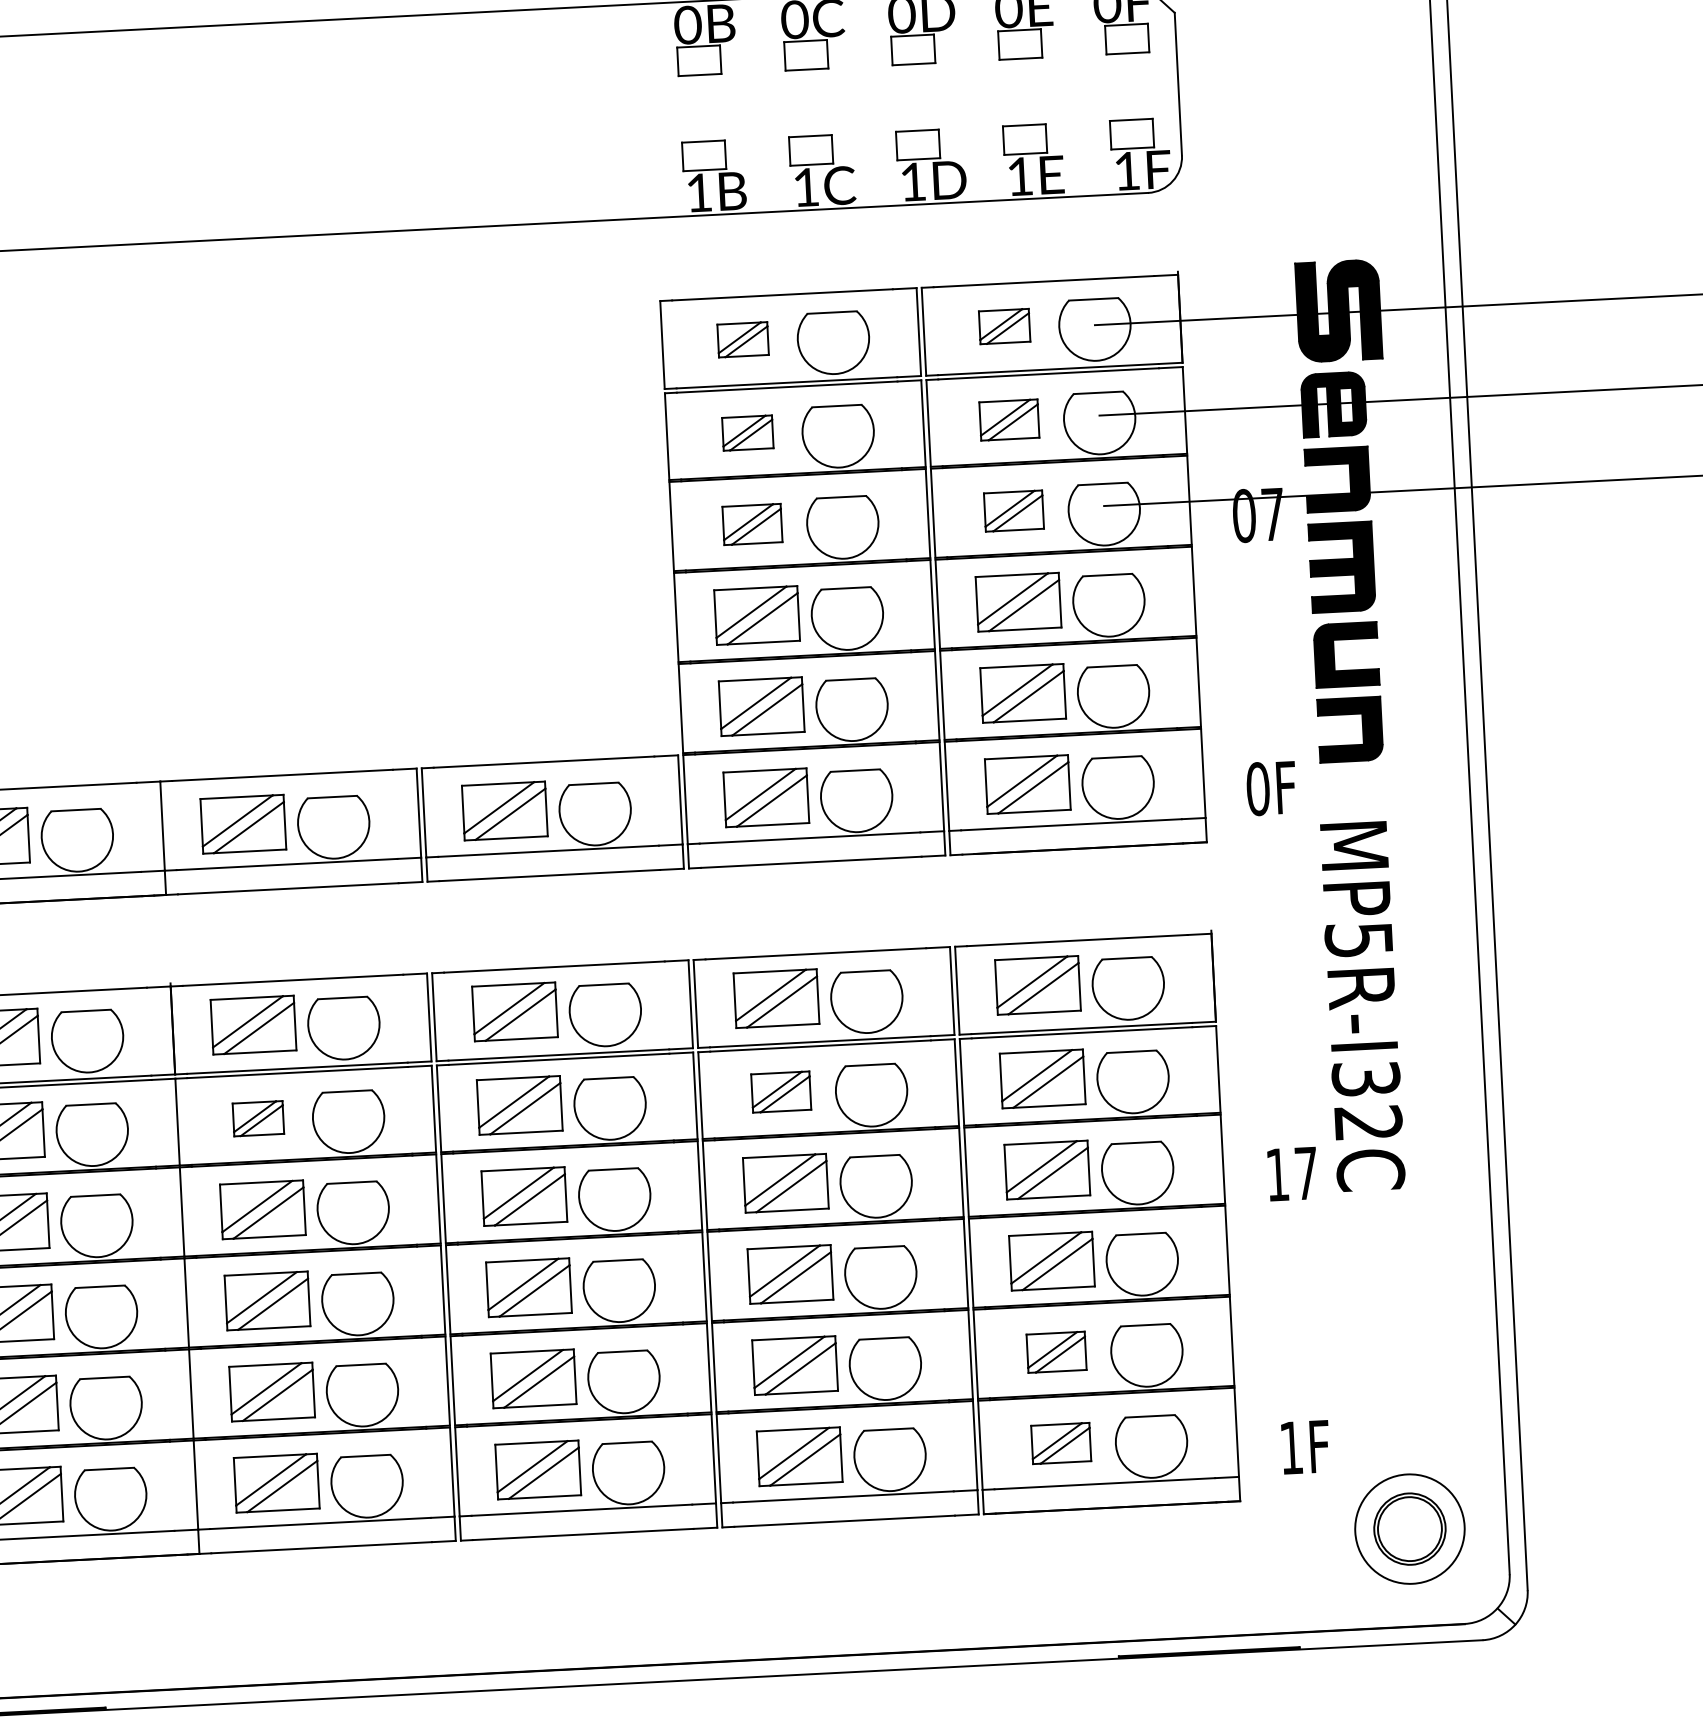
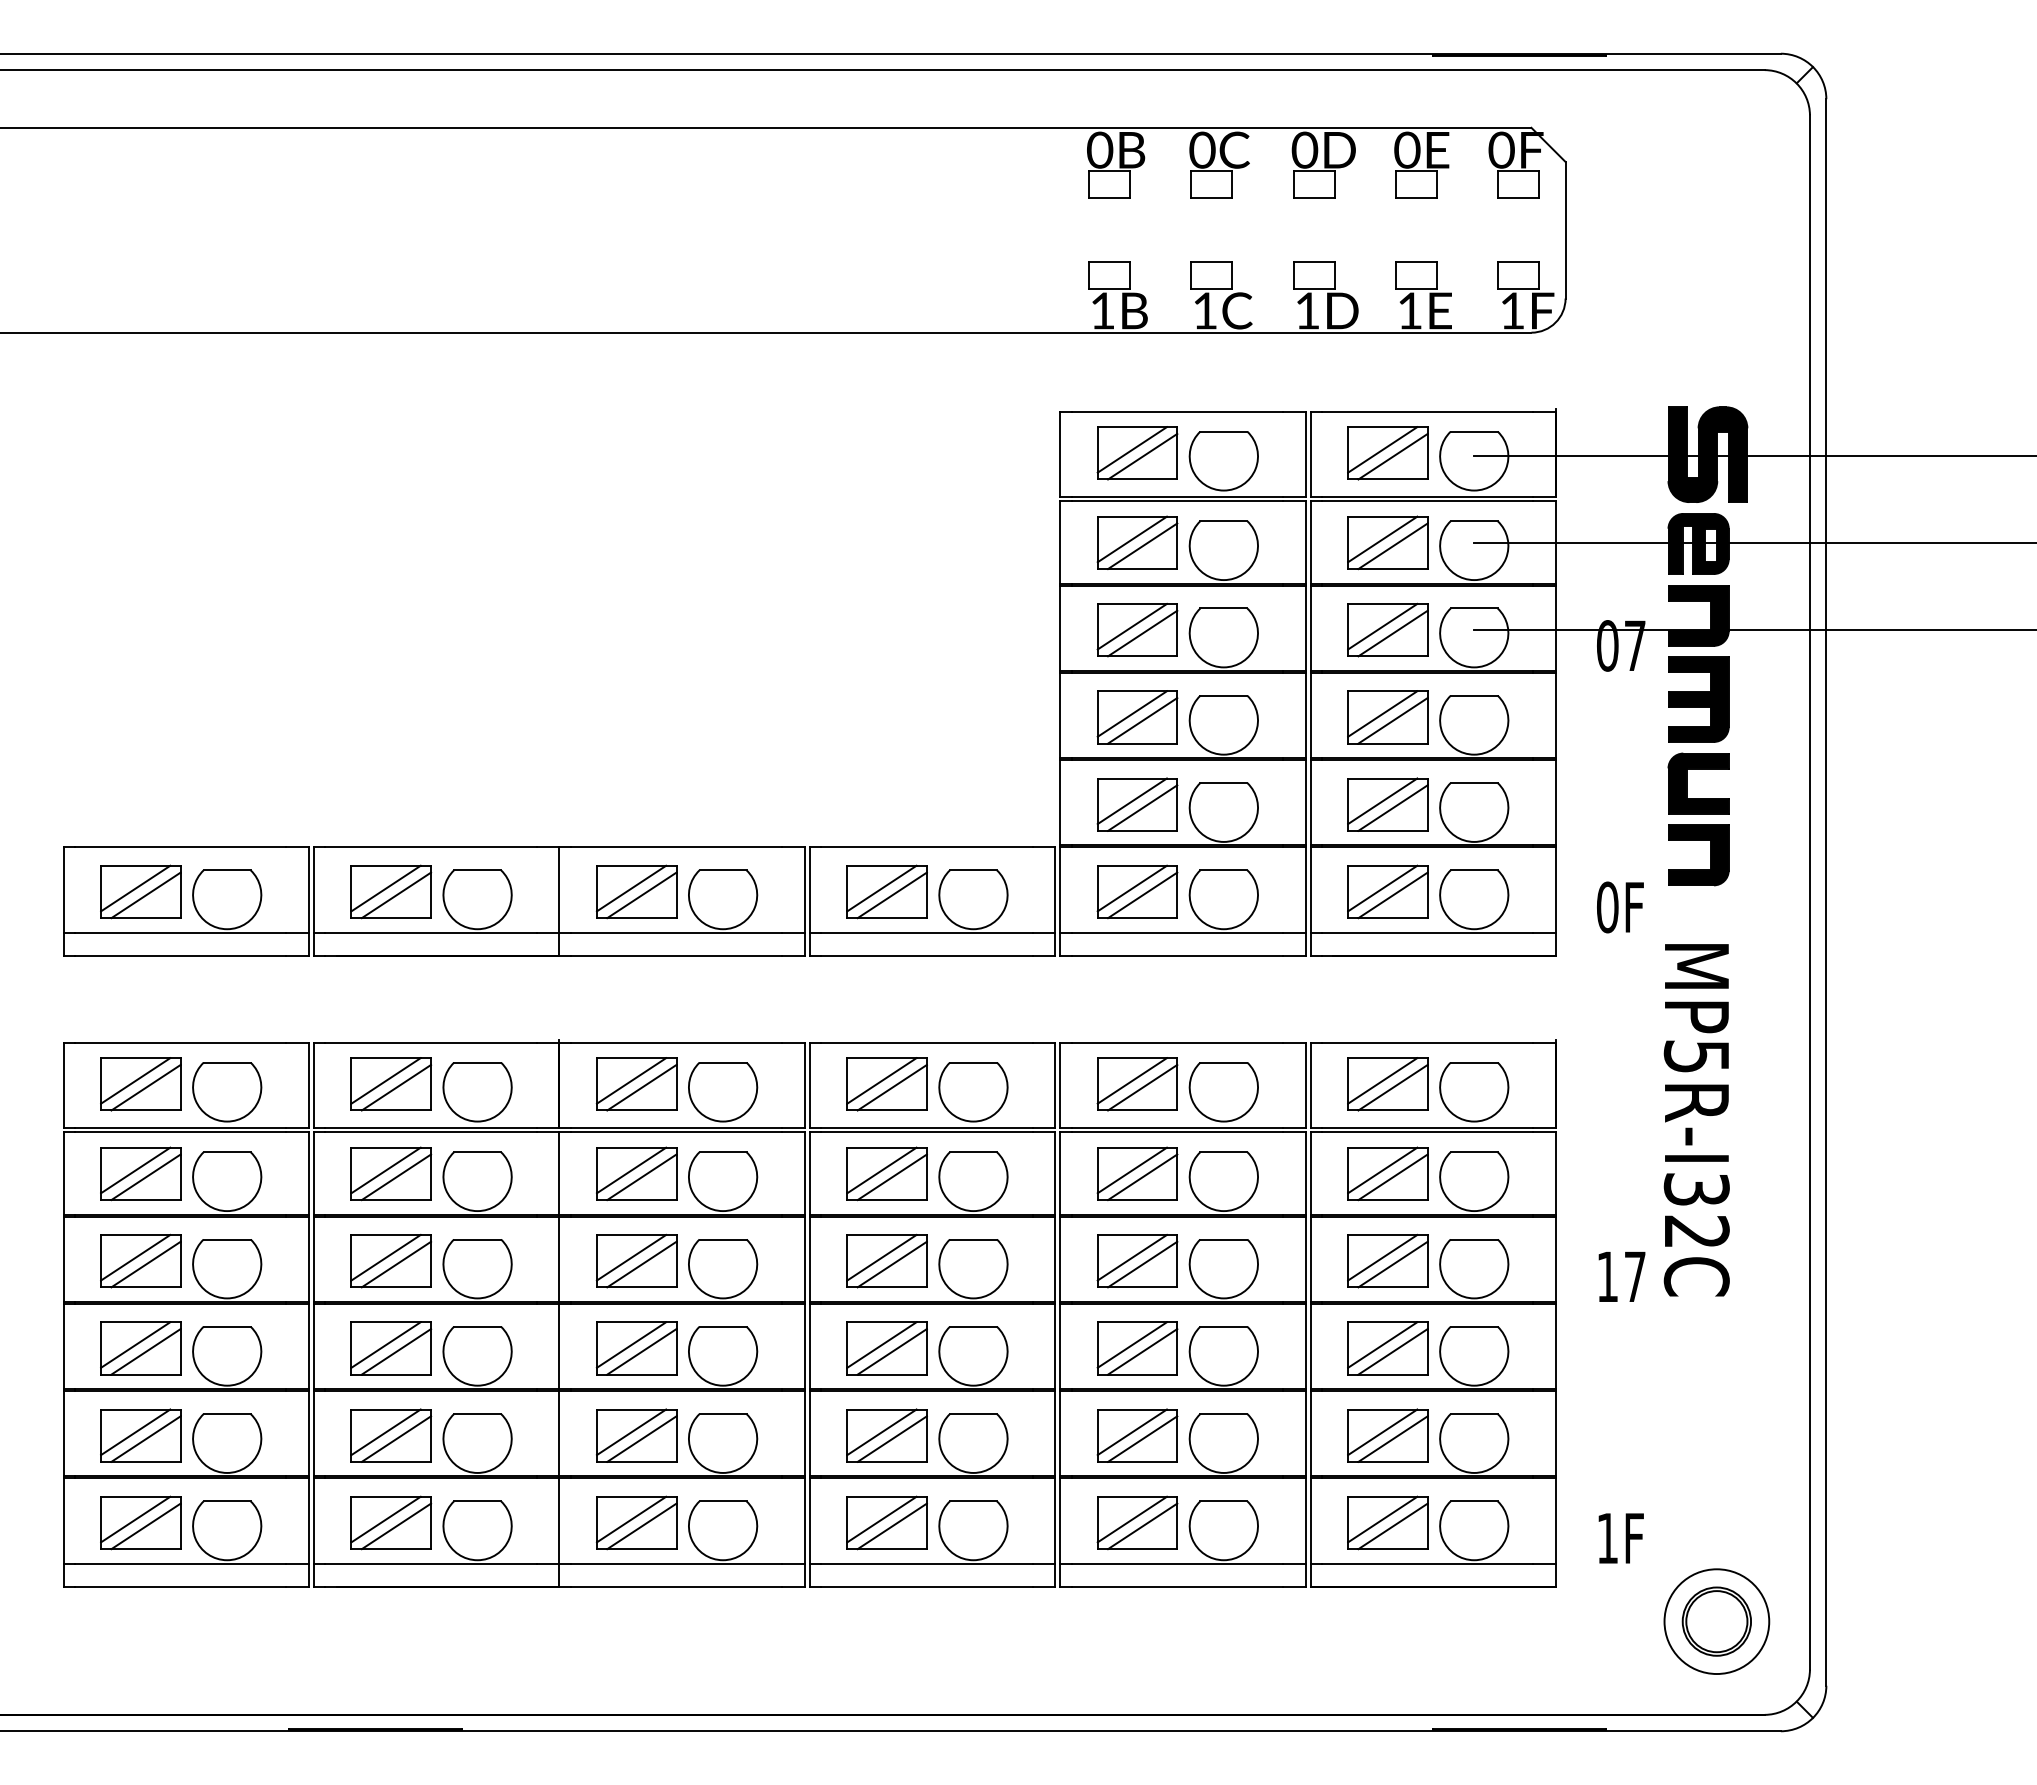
part: (1004, 326) -> (1387, 453), size x1.67
part: (743, 339) -> (1137, 453), size x1.67
part: (1008, 419) -> (1387, 542), size x1.43
part: (747, 432) -> (1137, 542), size x1.67
part: (1013, 510) -> (1387, 629), size x1.43
part: (752, 524) -> (1137, 630), size x1.43
part: (781, 1091) -> (1137, 1173), size x1.43
part: (258, 1118) -> (636, 1173), size x1.67
part: (1056, 1352) -> (1387, 1435), size x1.43
part: (1060, 1443) -> (1387, 1522), size x1.43

